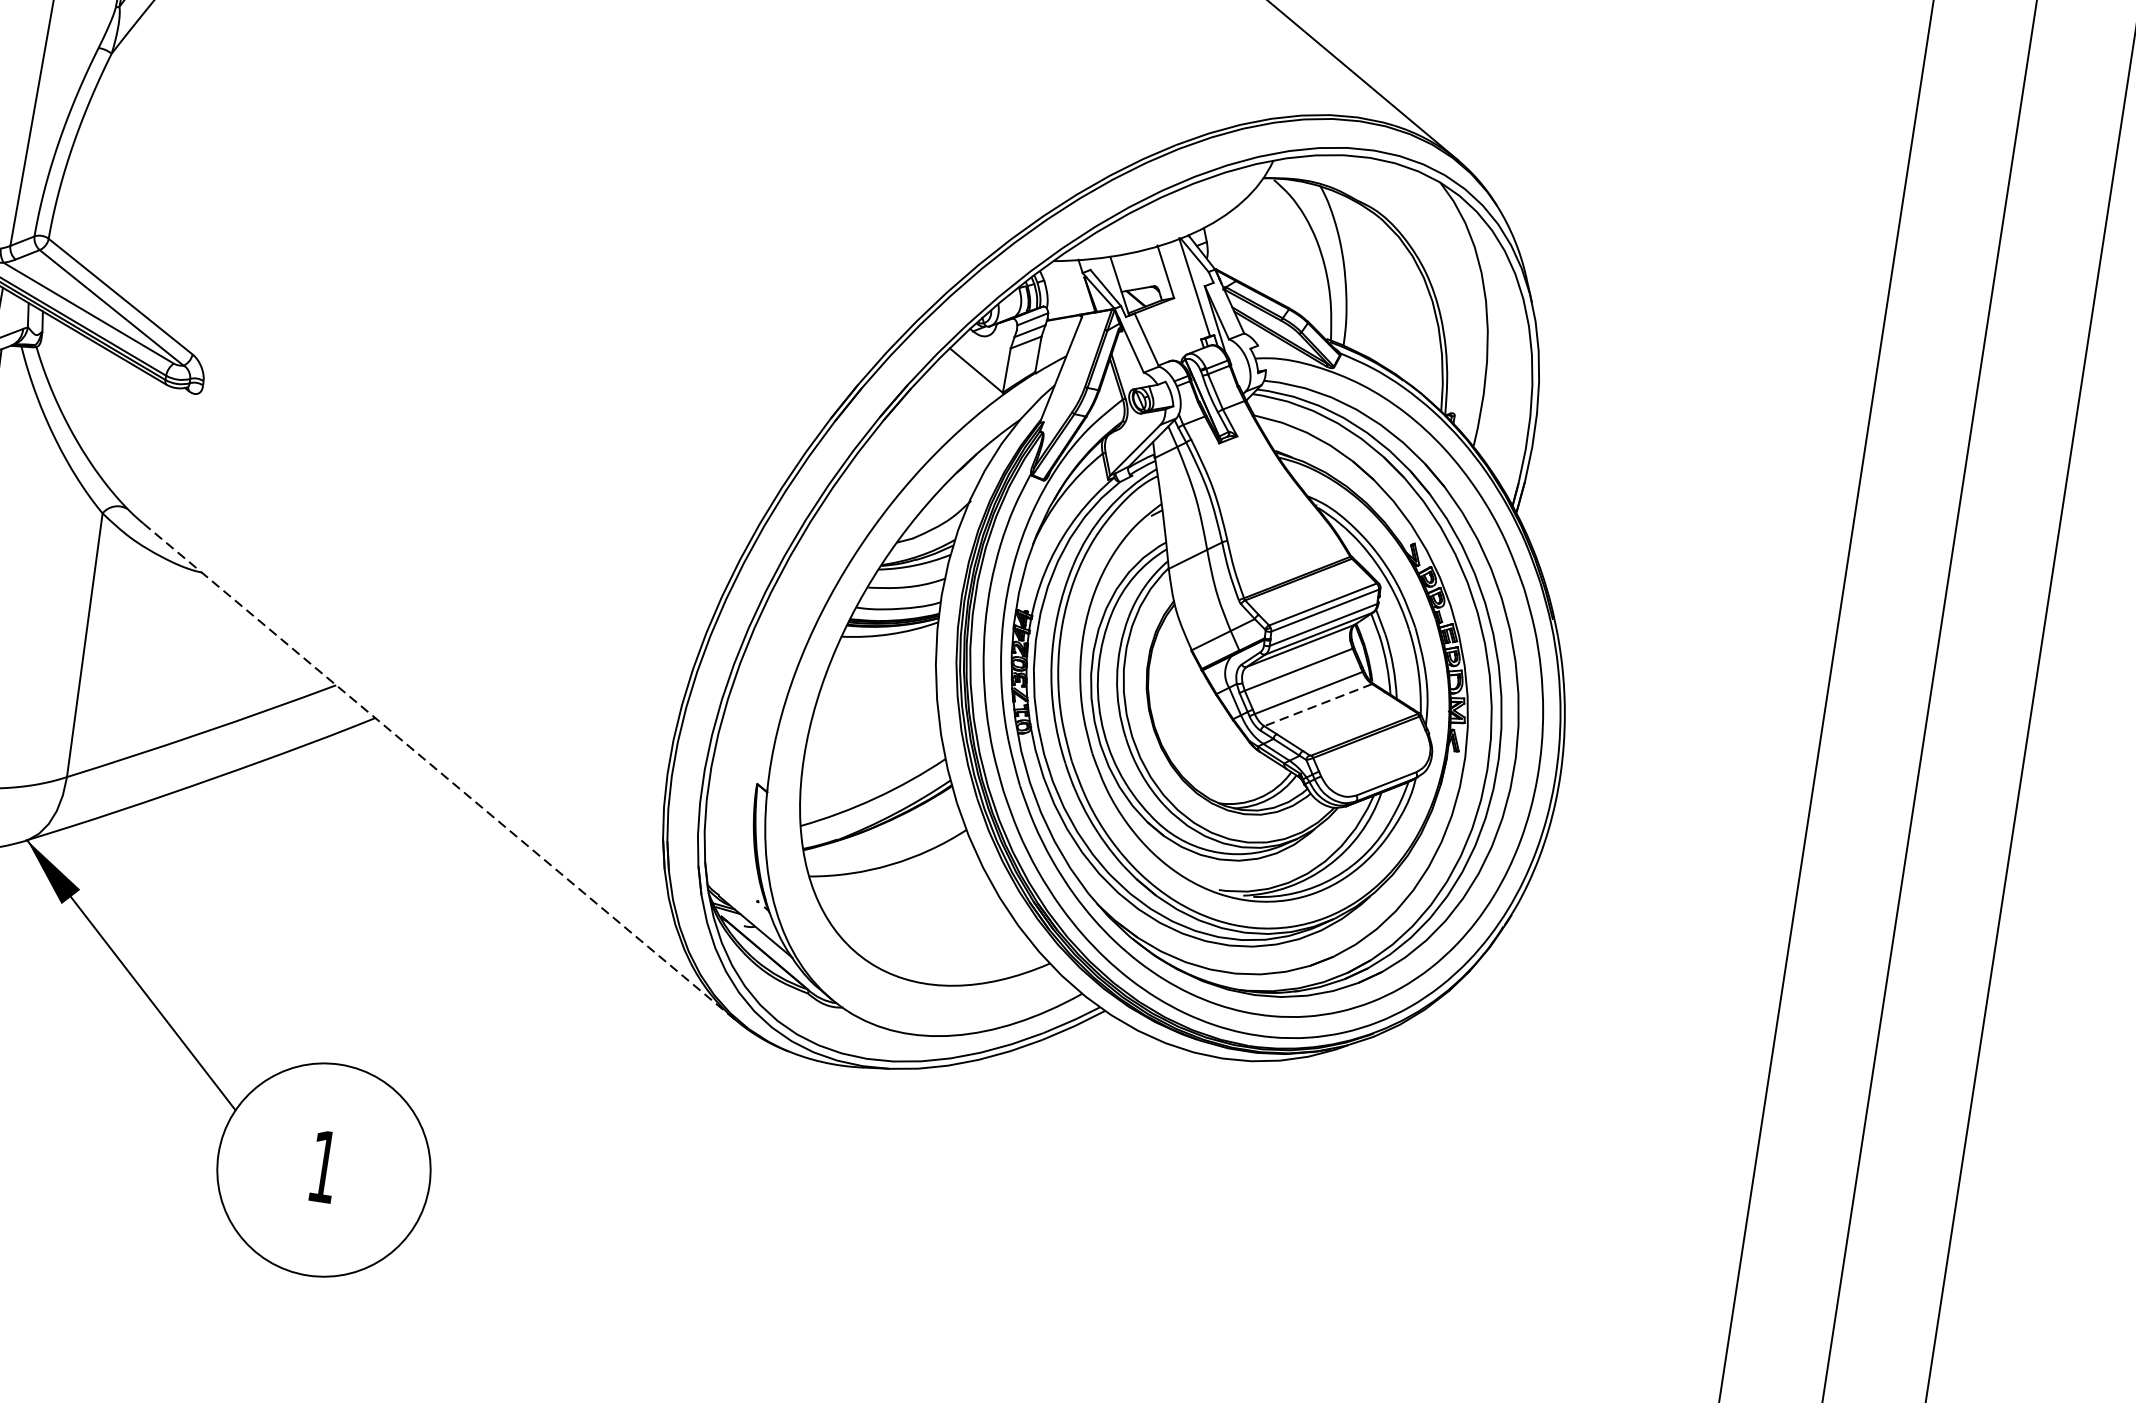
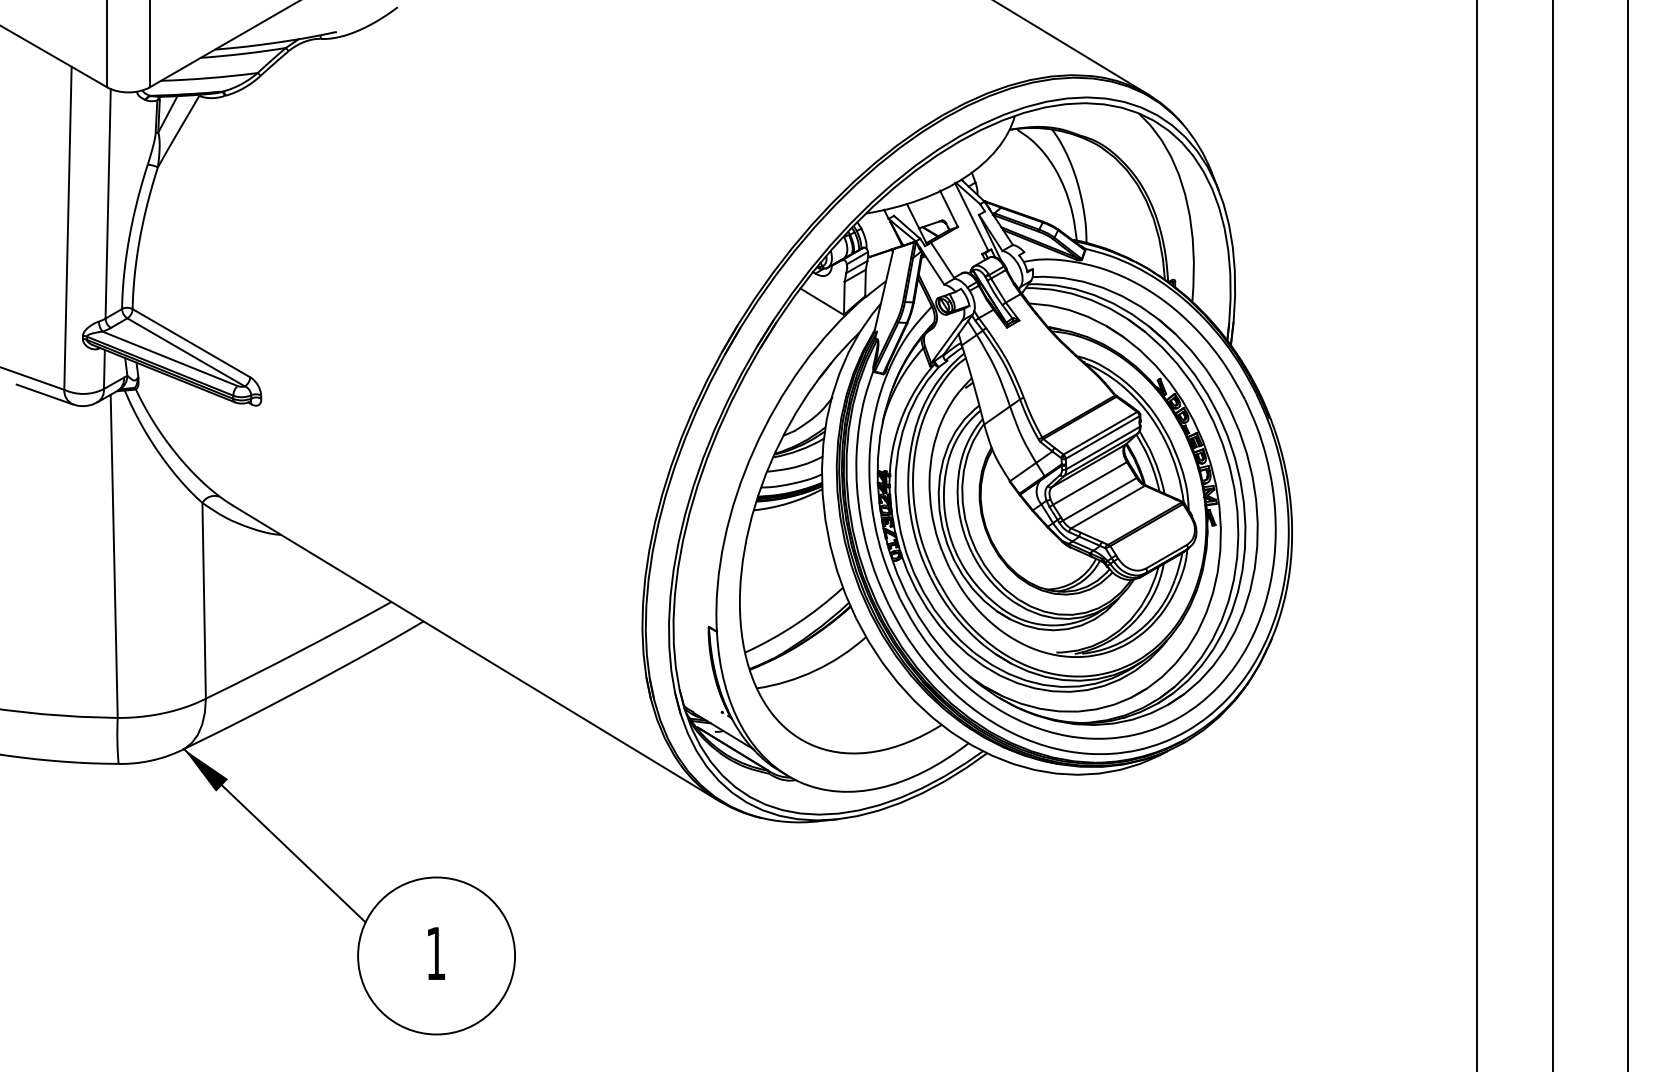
line: (1318, 705) -> (1108, 507), dashed -> solid
line: (439, 771) -> (476, 653), dashed -> solid

